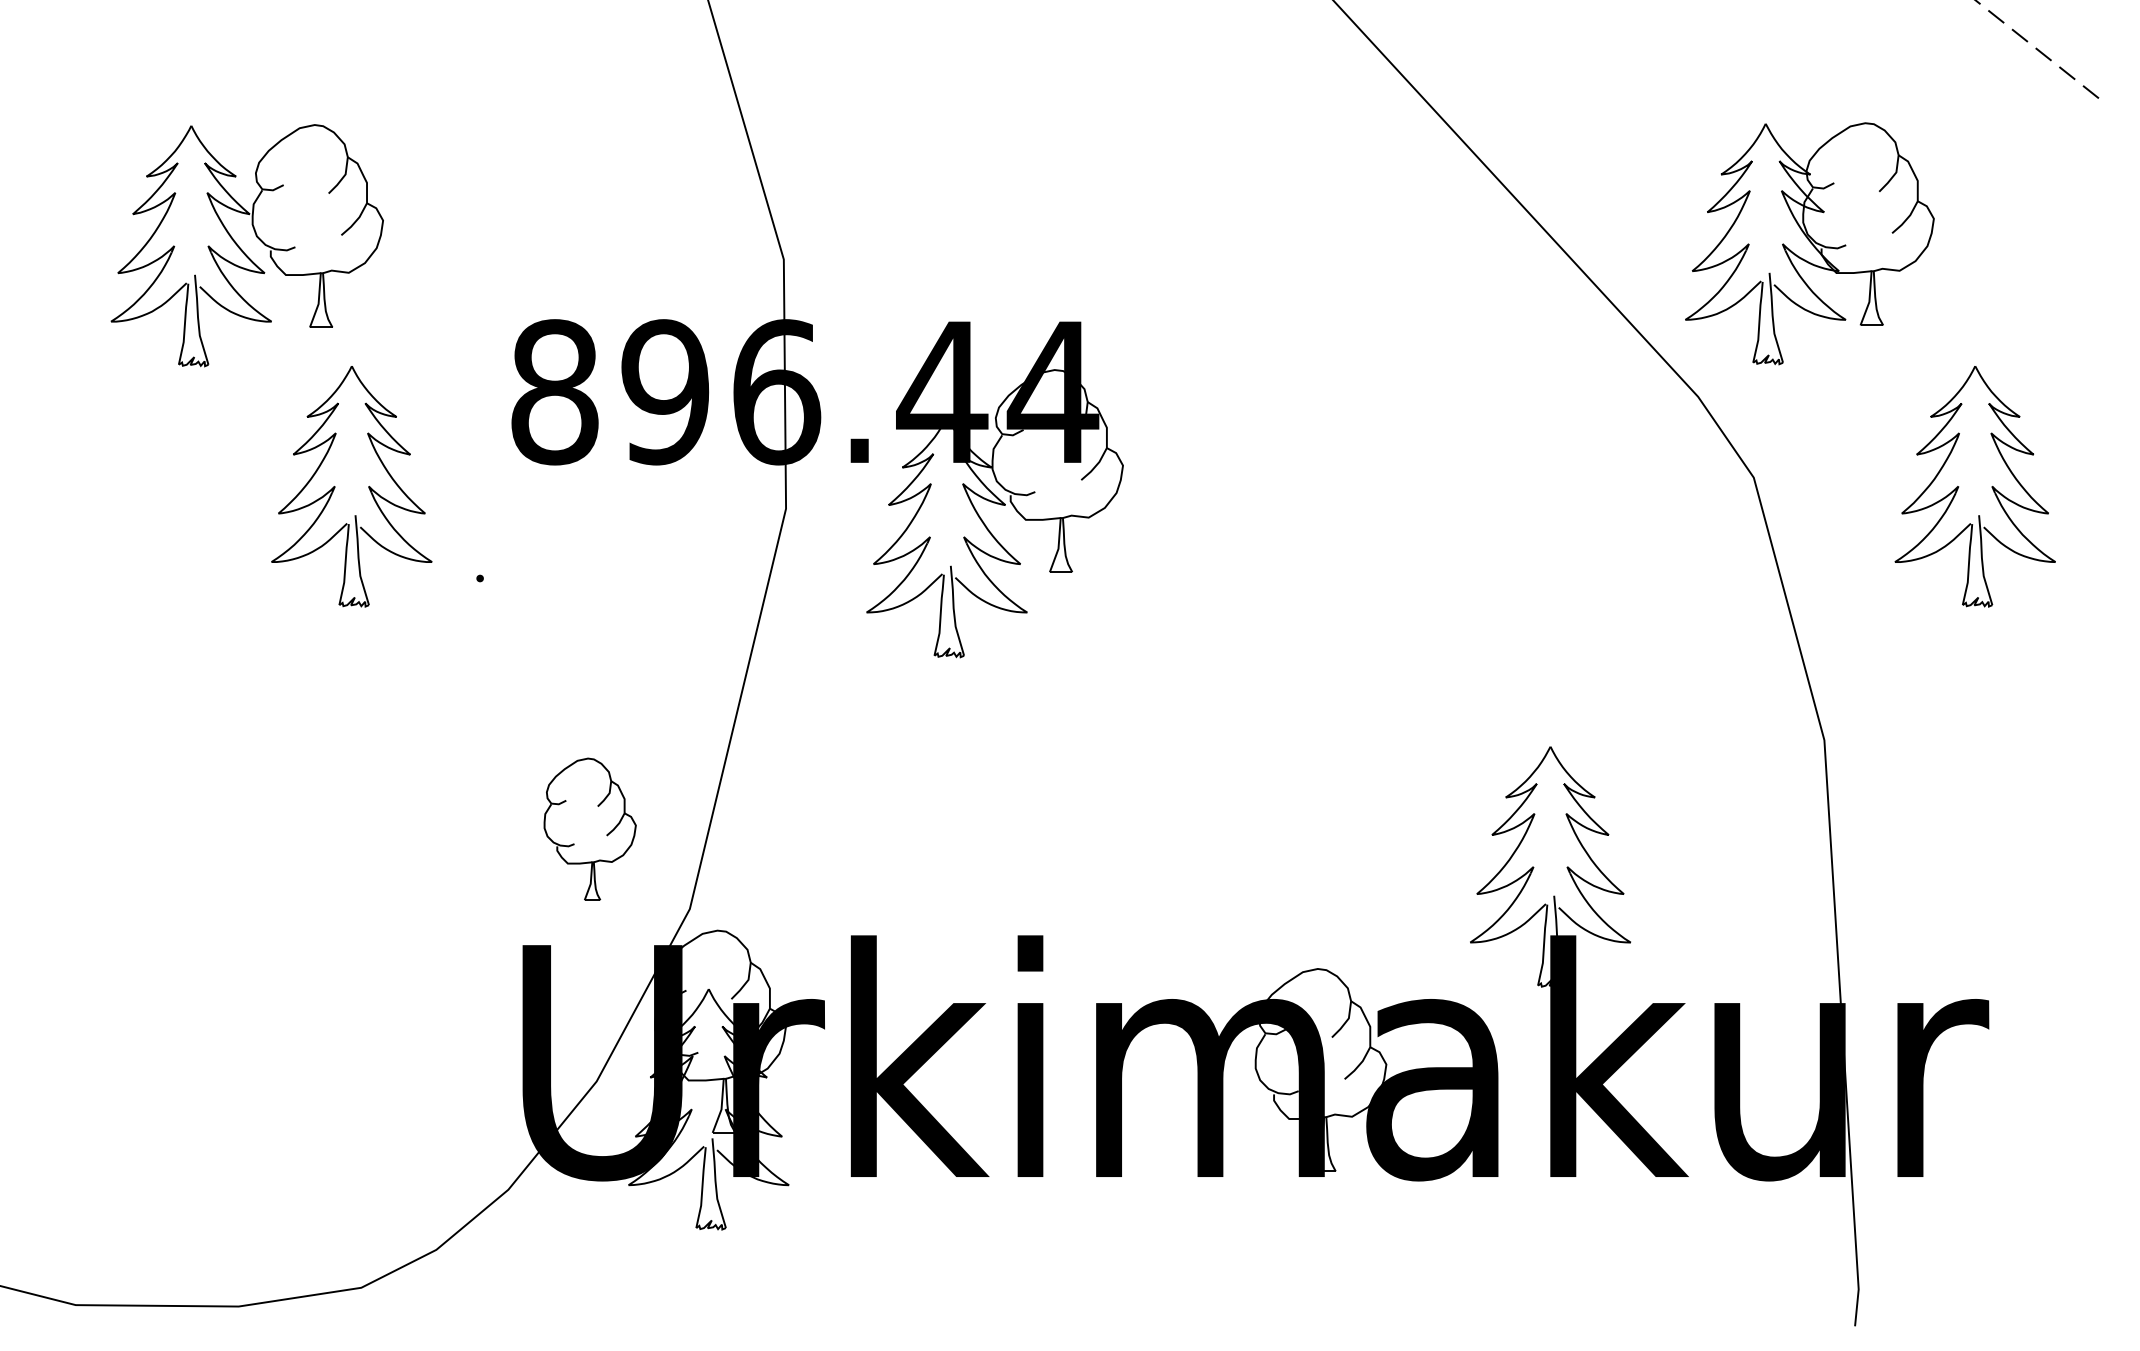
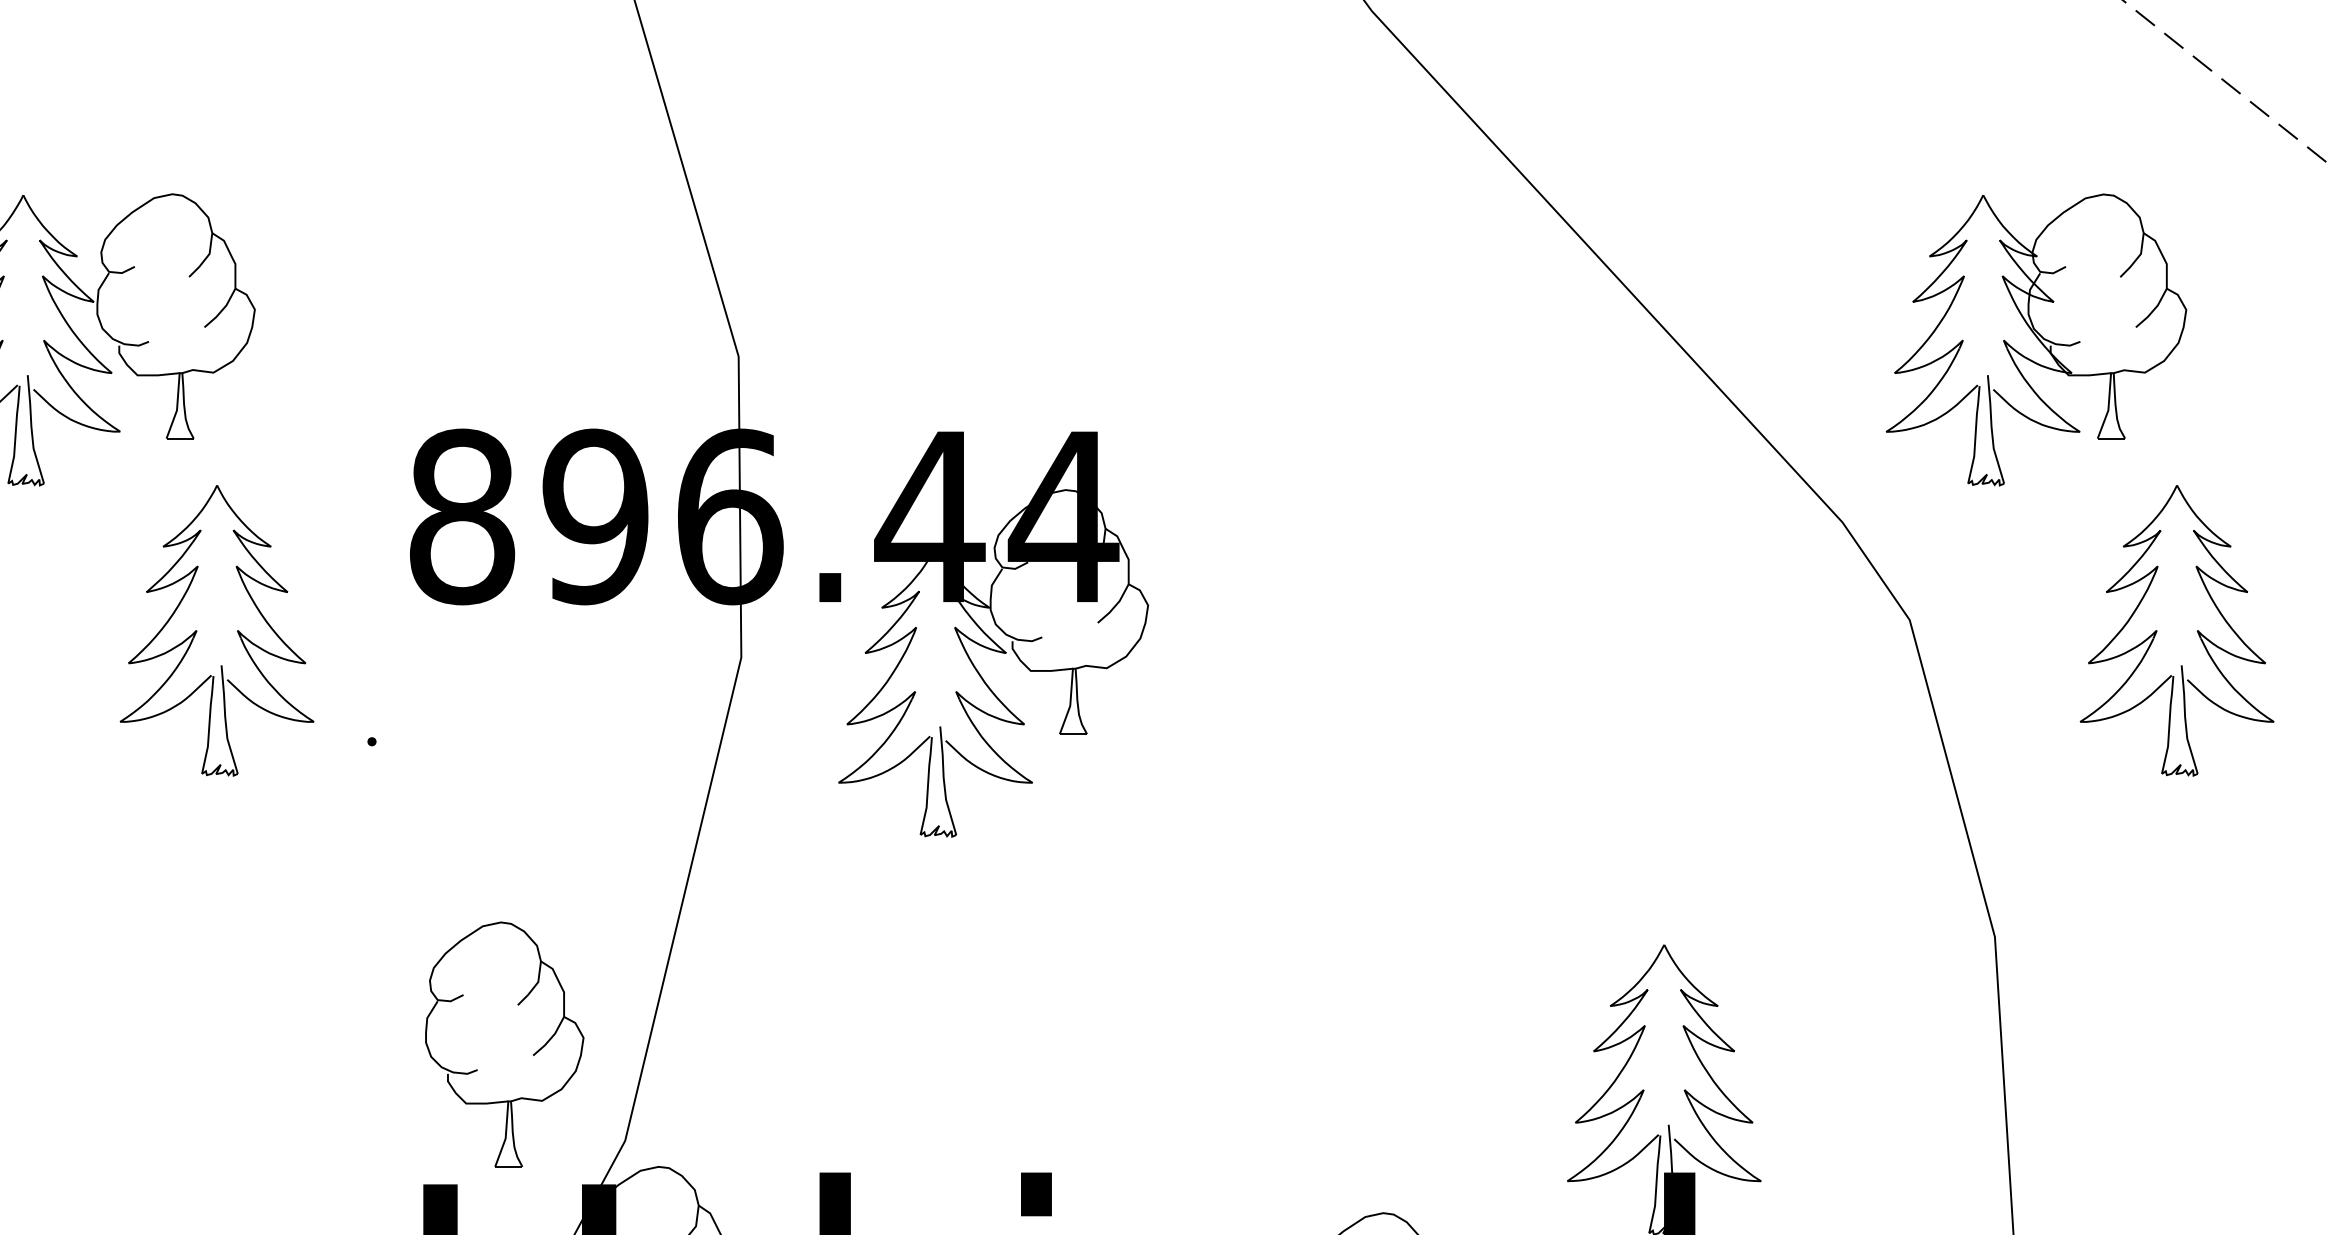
part: (1809, 243) -> (2036, 339), moved
part: (590, 829) -> (505, 1044), size x1.43

